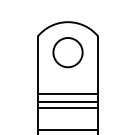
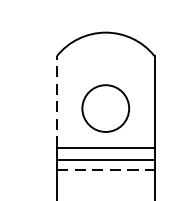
circle: (67, 52) -> (104, 108), moved
line: (37, 65) -> (56, 101), solid -> dashed
line: (68, 107) -> (106, 169), solid -> dashed

